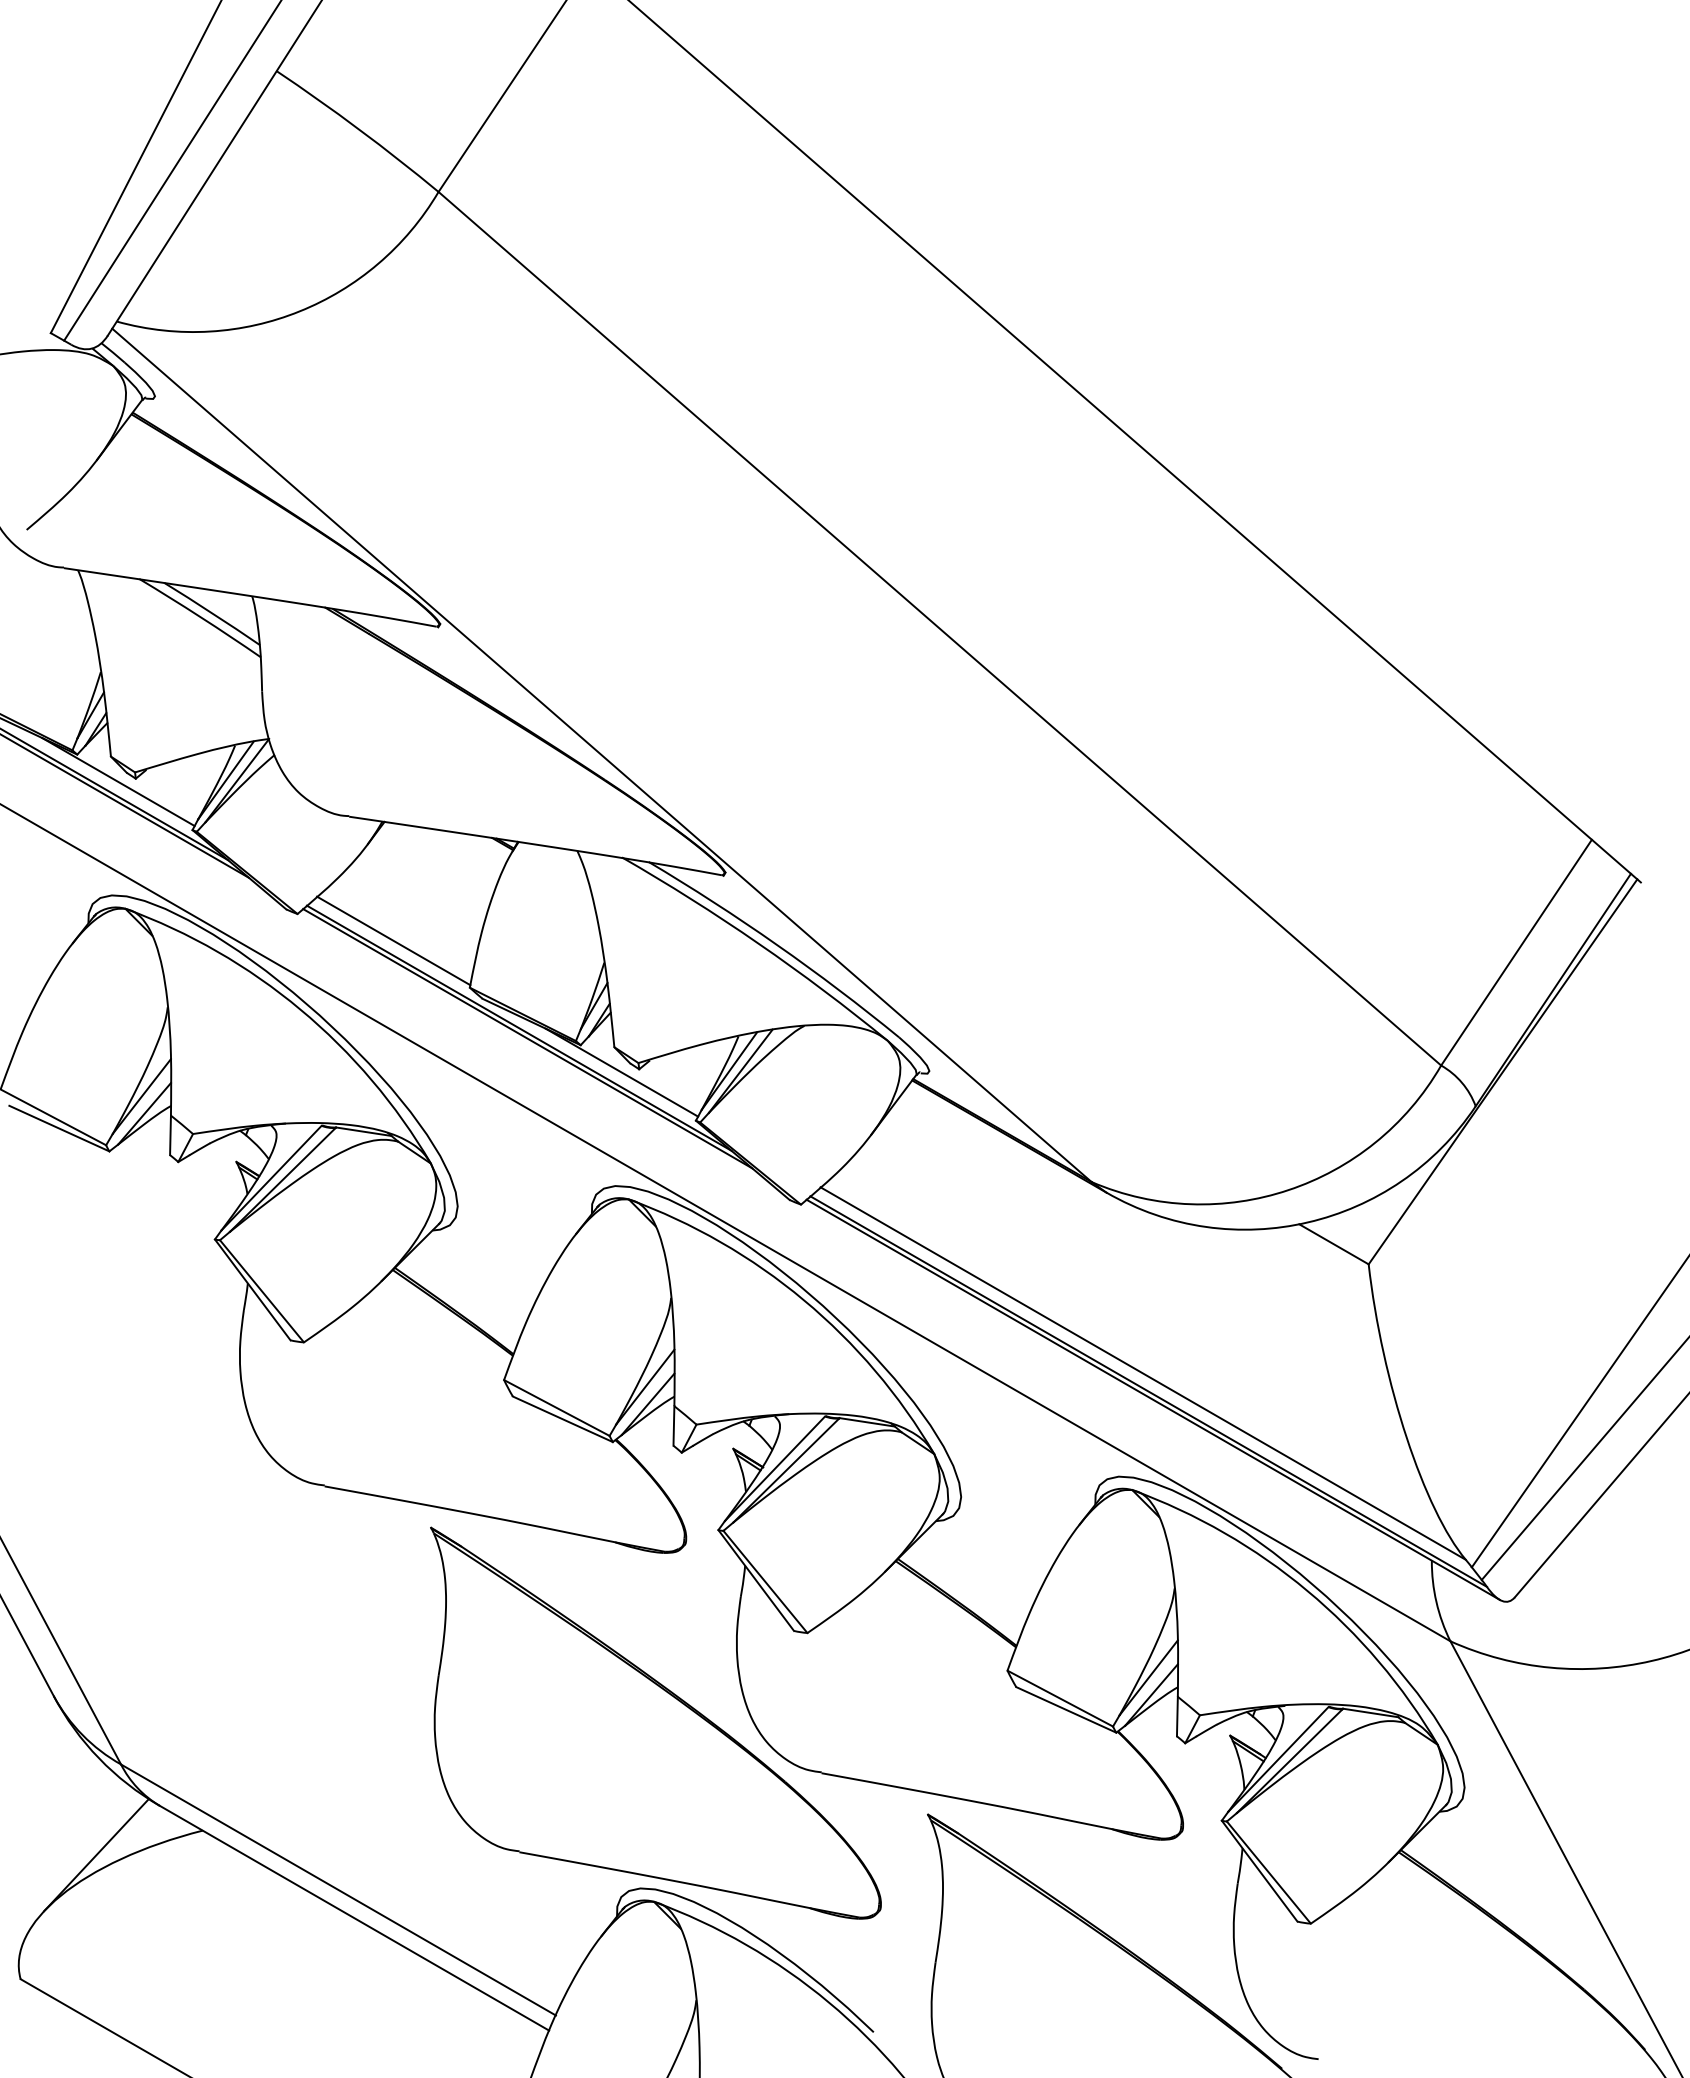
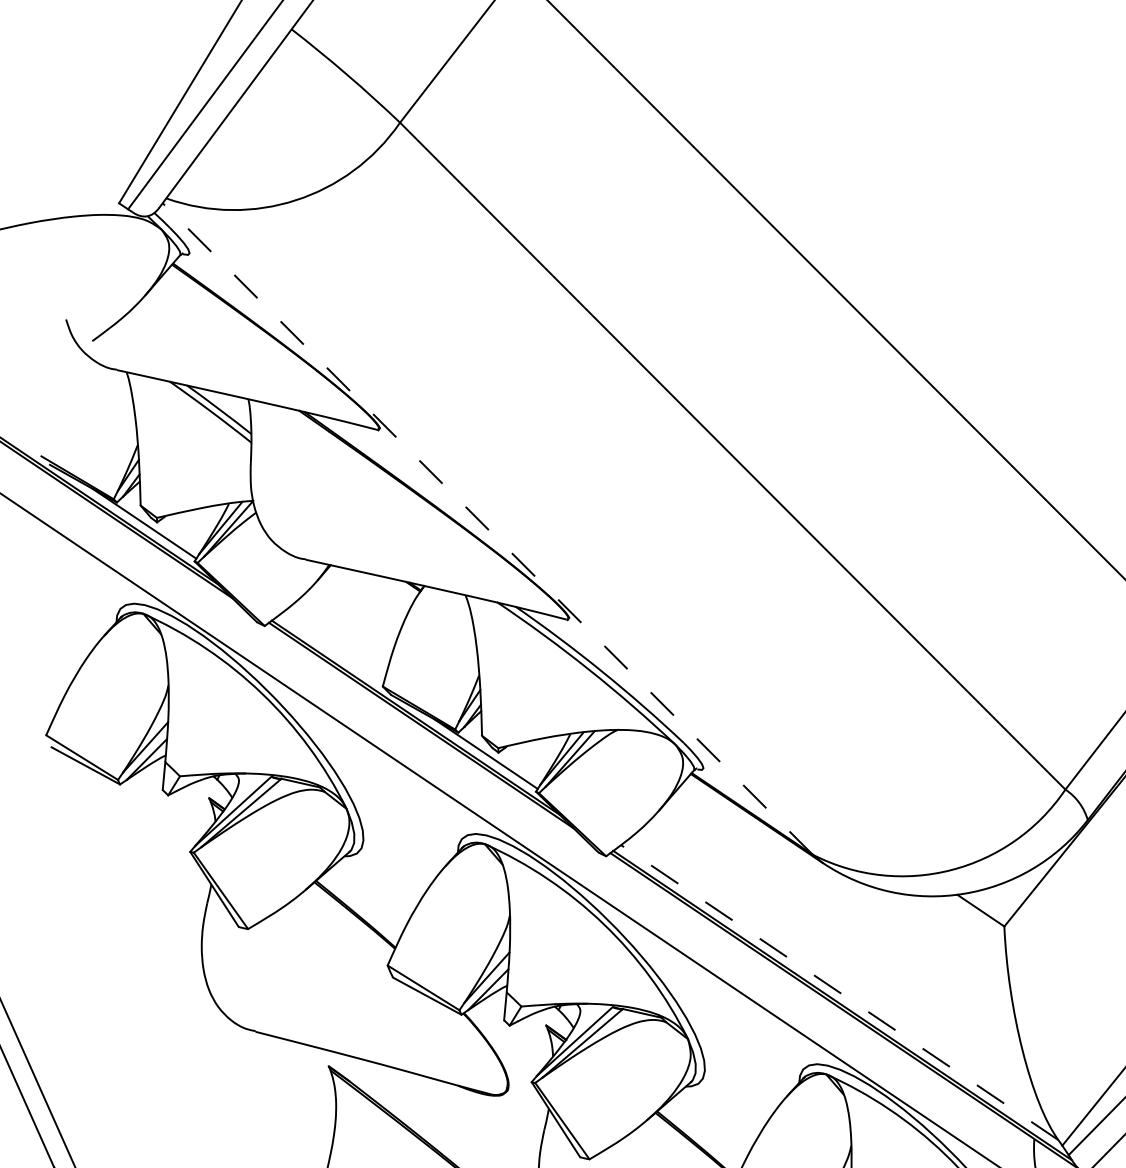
line: (601, 755) -> (487, 529), solid -> dashed
line: (393, 940) -> (331, 649), removed
line: (1143, 1373) -> (839, 992), solid -> dashed

